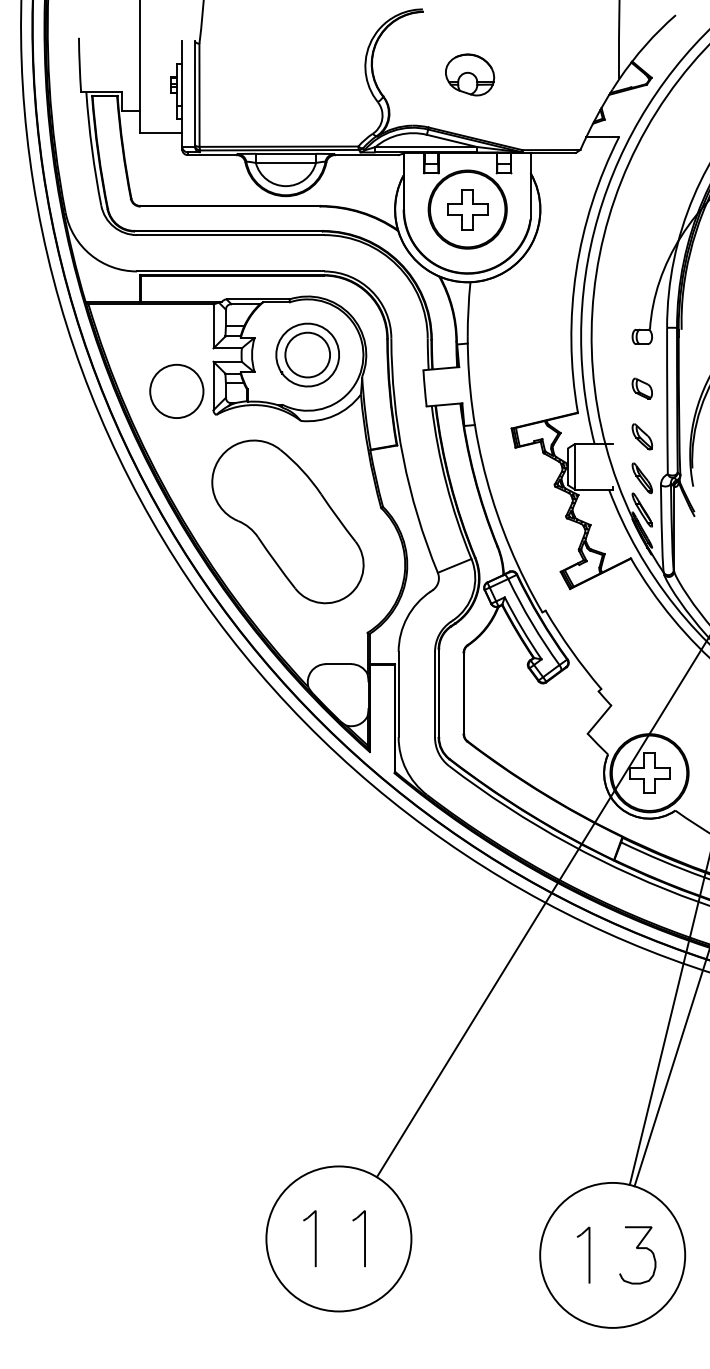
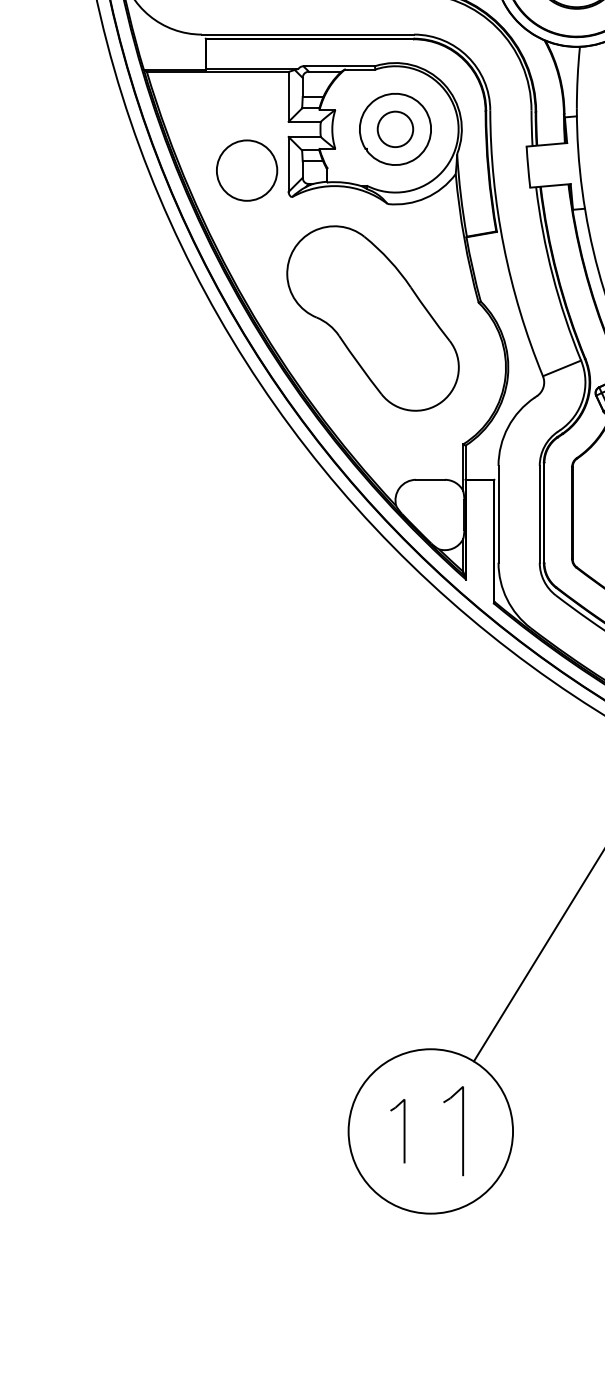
circle: (307, 354) -> (395, 128), size x0.7
part: (358, 1238) -> (453, 1130), size x1.4

